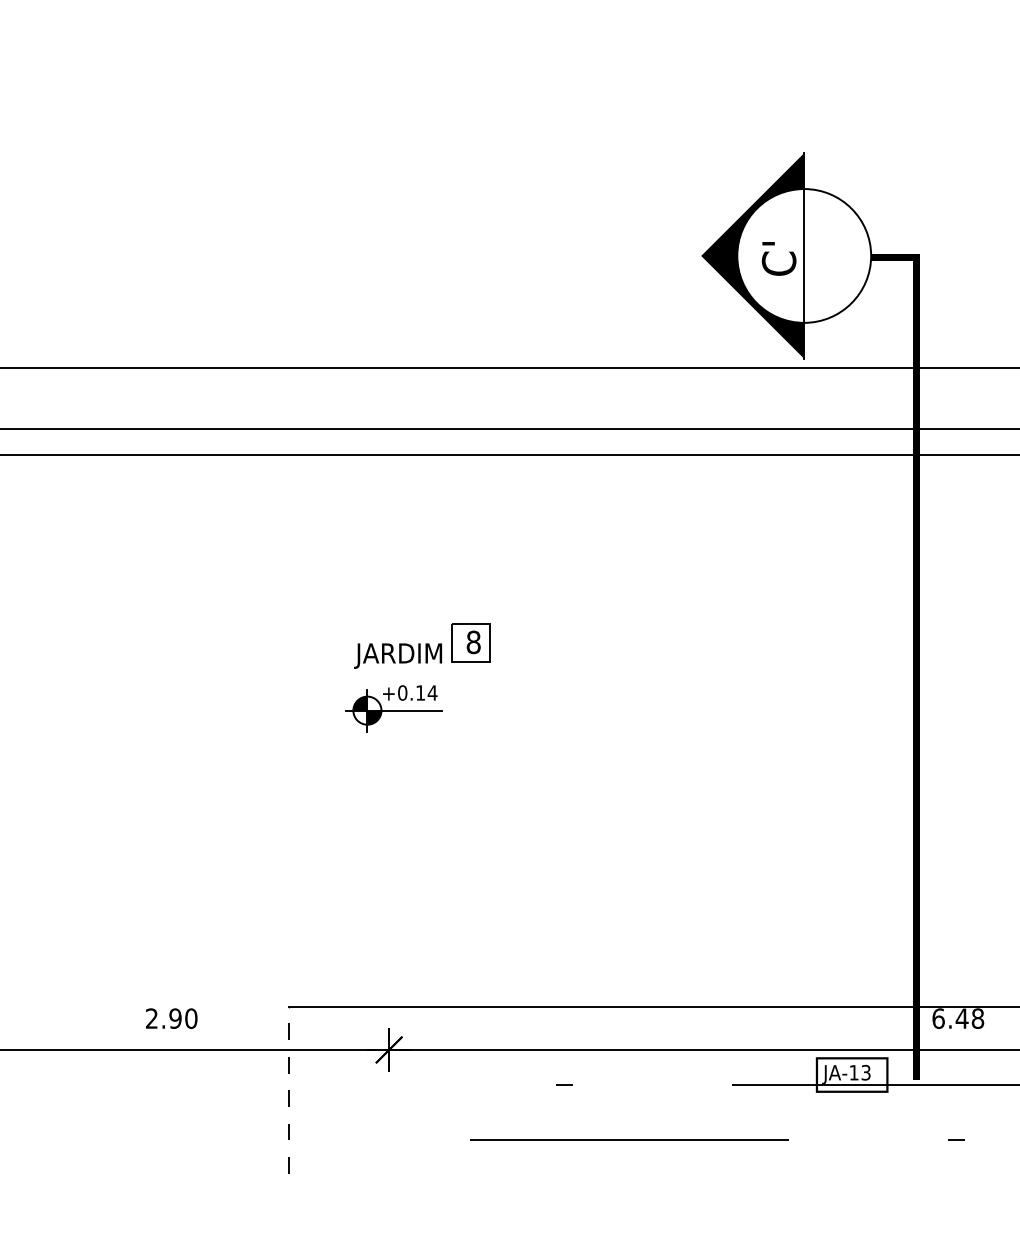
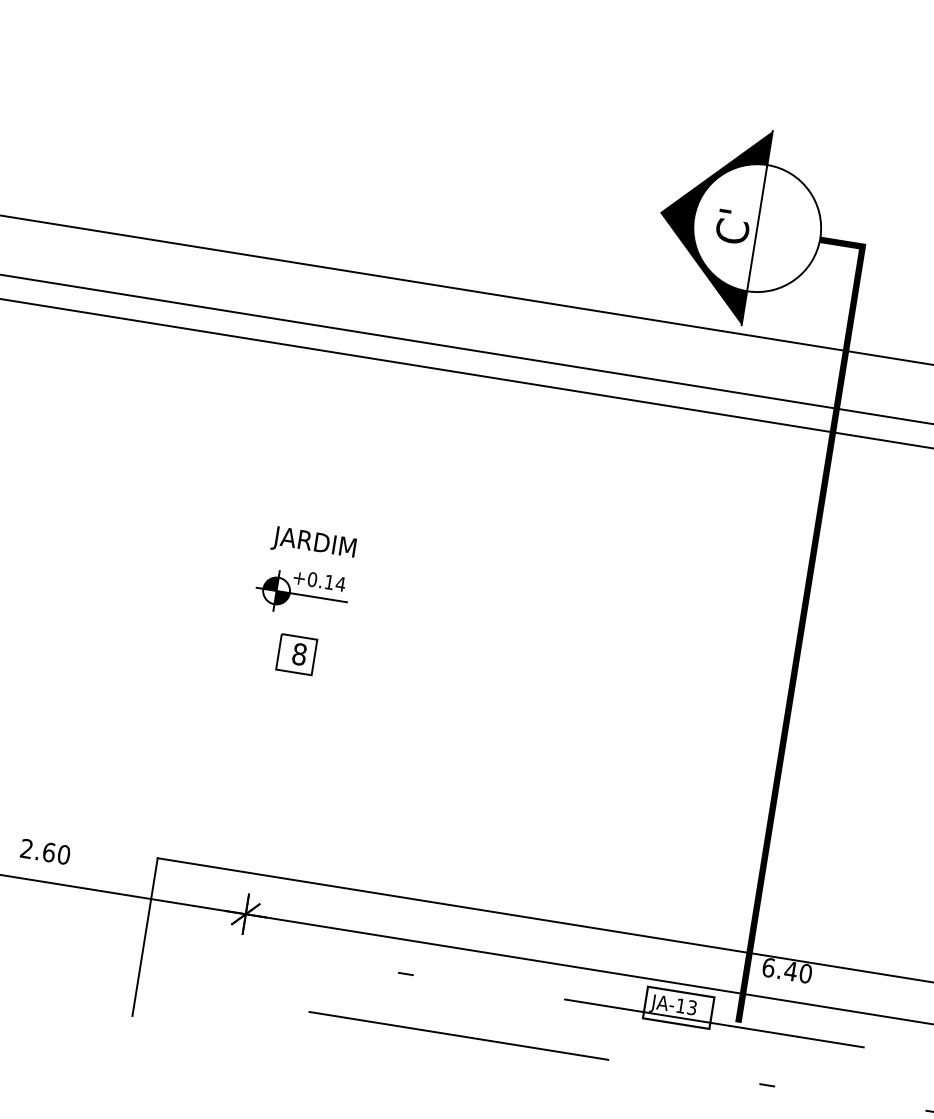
part: (470, 642) -> (296, 653), moved
text: (175, 1018) -> (49, 852), 2.90 -> 2.60
text: (977, 1018) -> (805, 973), 6.48 -> 6.40
line: (288, 1090) -> (144, 937), dashed -> solid

